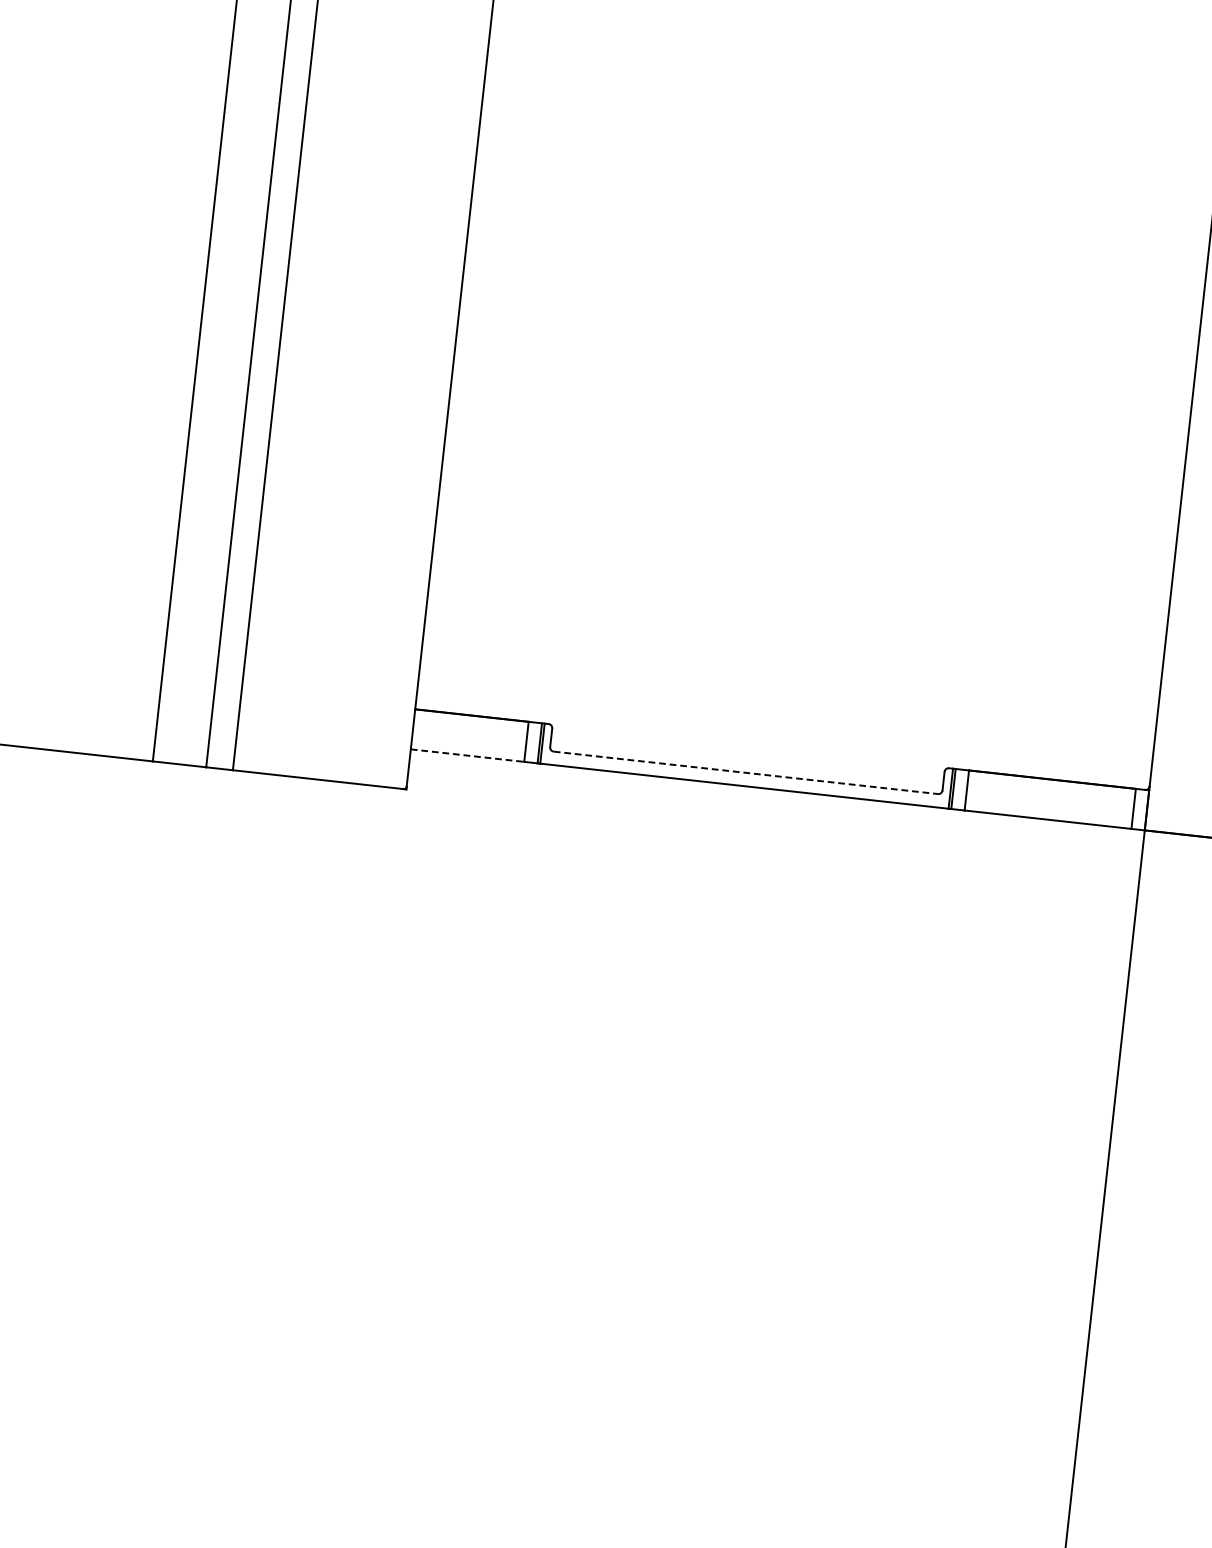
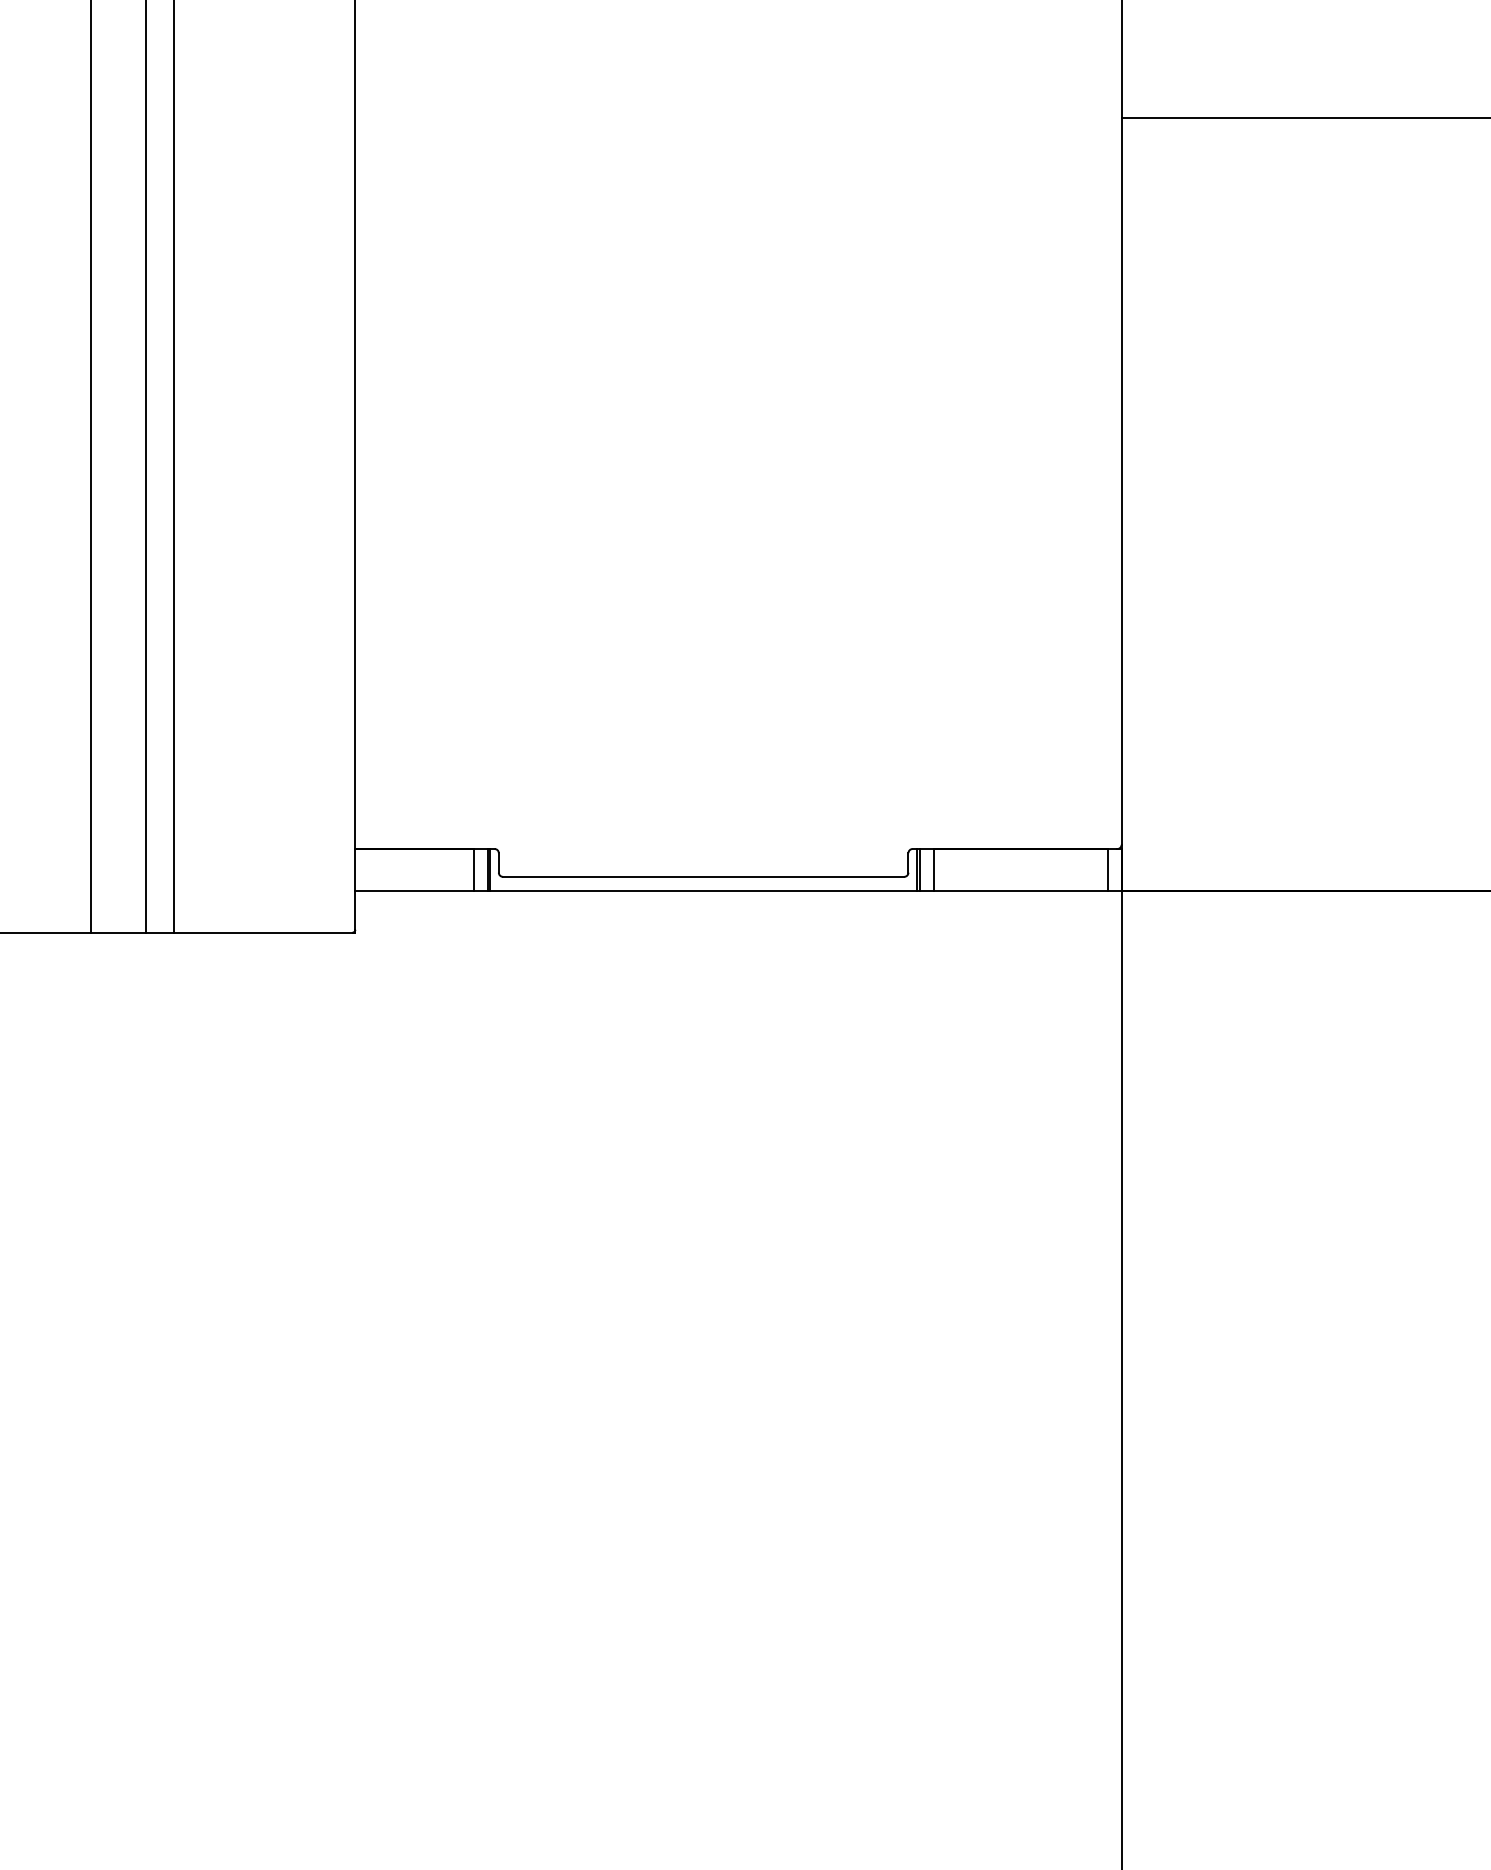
line: (468, 755) -> (415, 890), dashed -> solid
line: (745, 772) -> (703, 876), dashed -> solid

